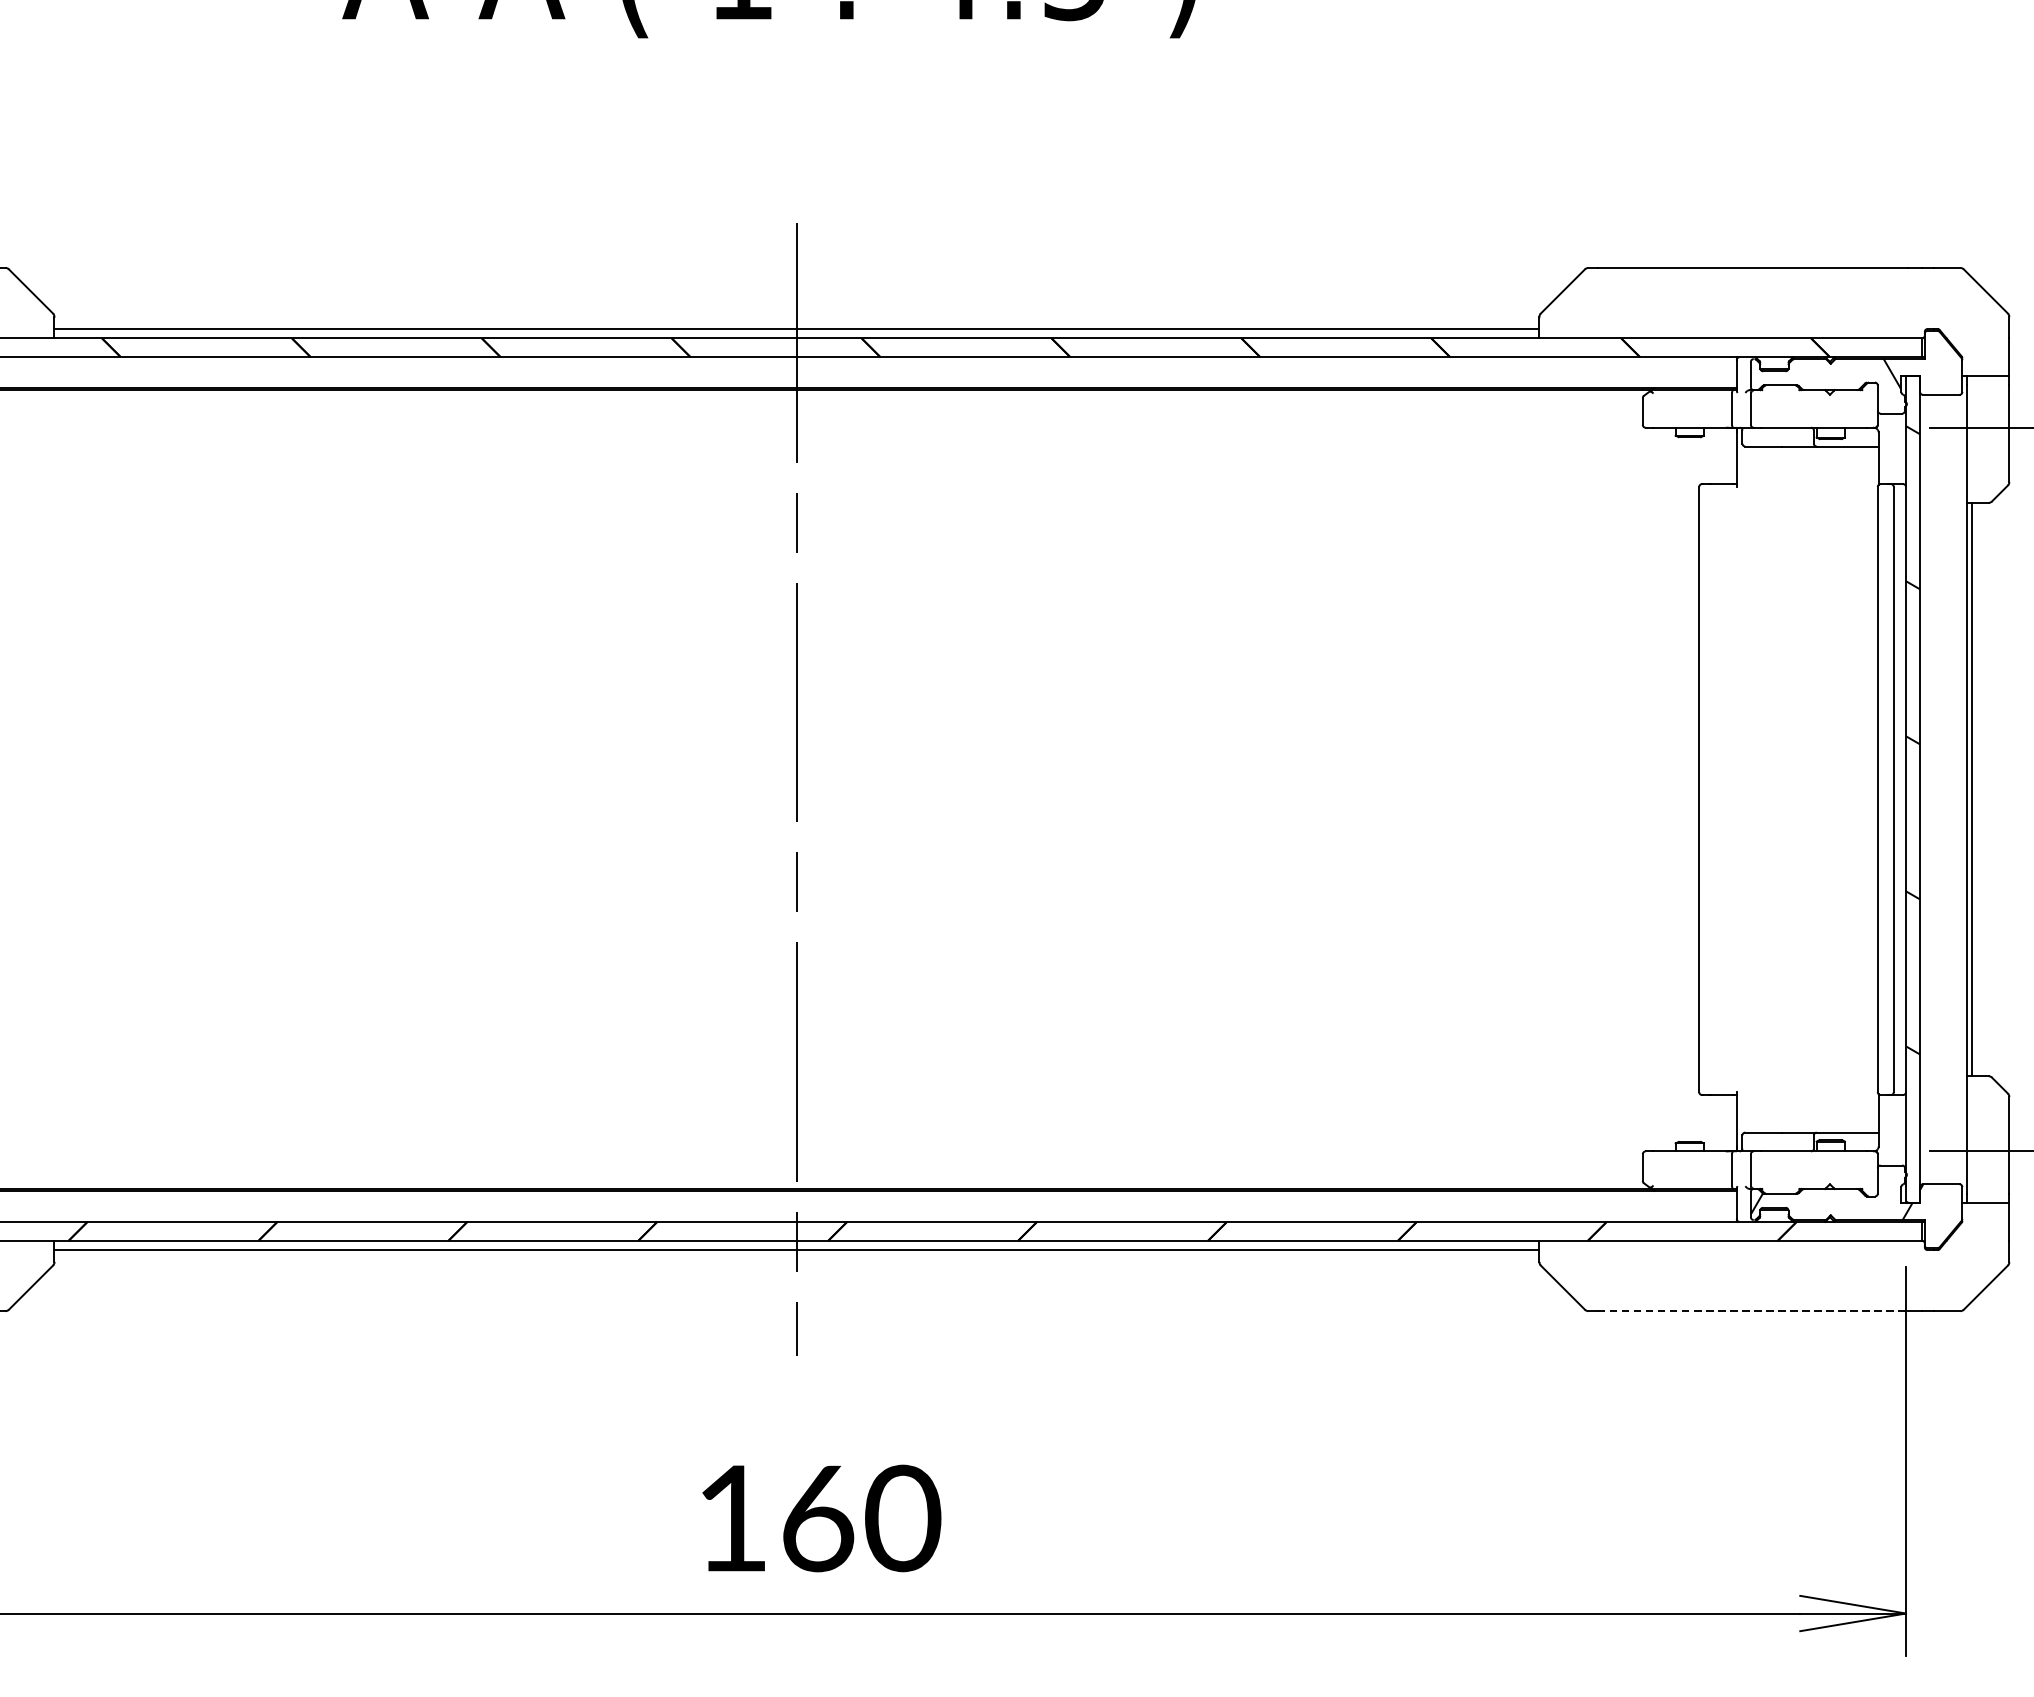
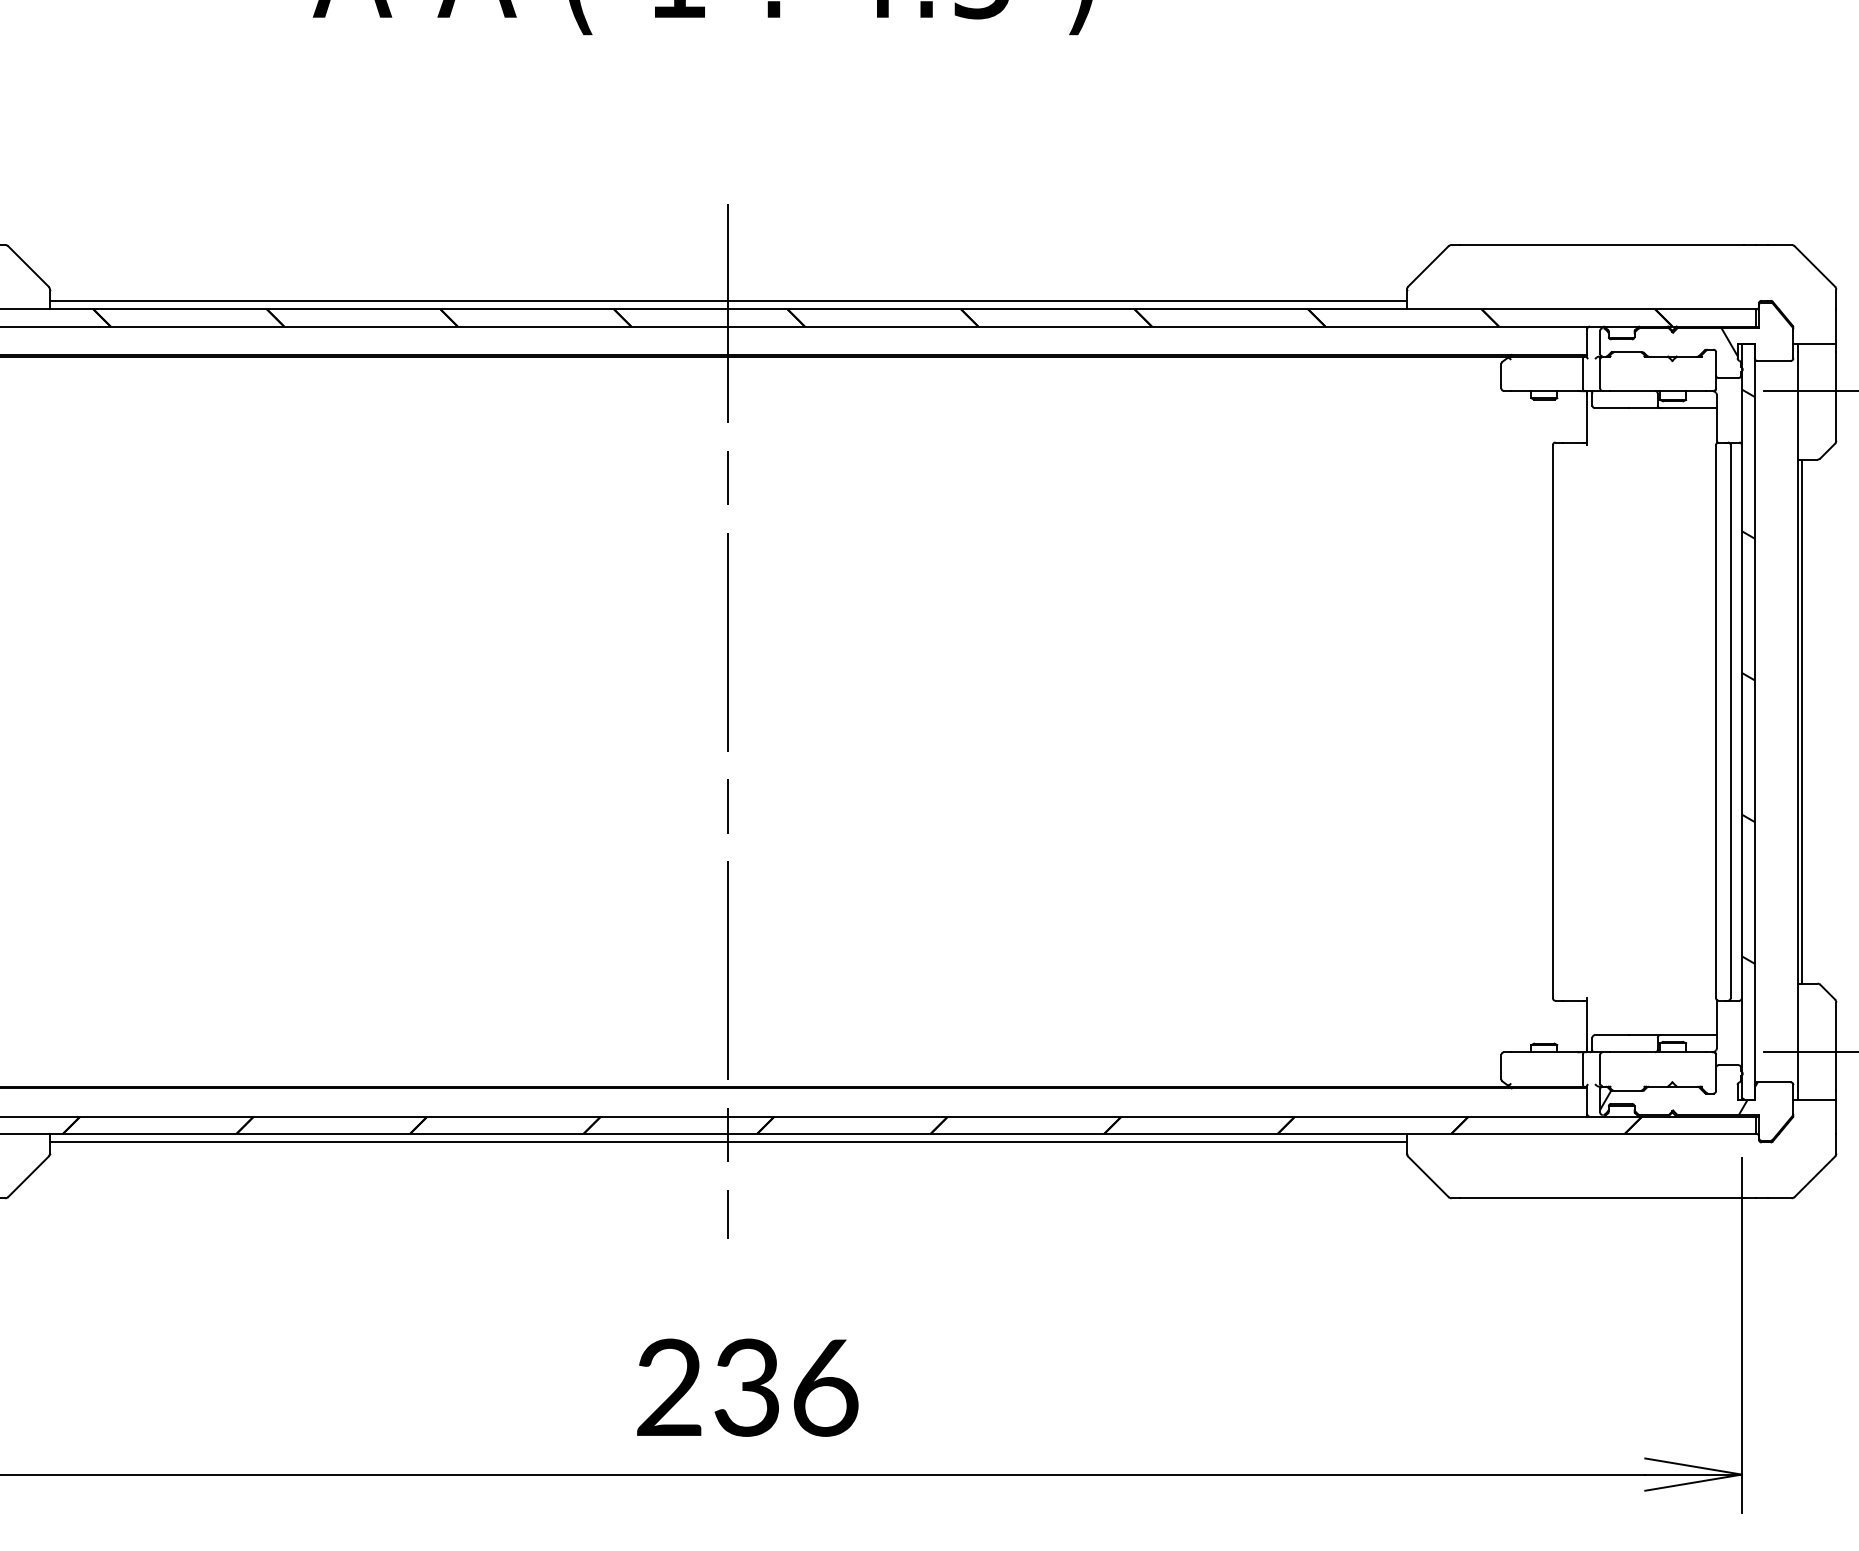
line: (1752, 1311) -> (1601, 1198), dashed -> solid
text: (818, 1518) -> (748, 1387), 160 -> 236

